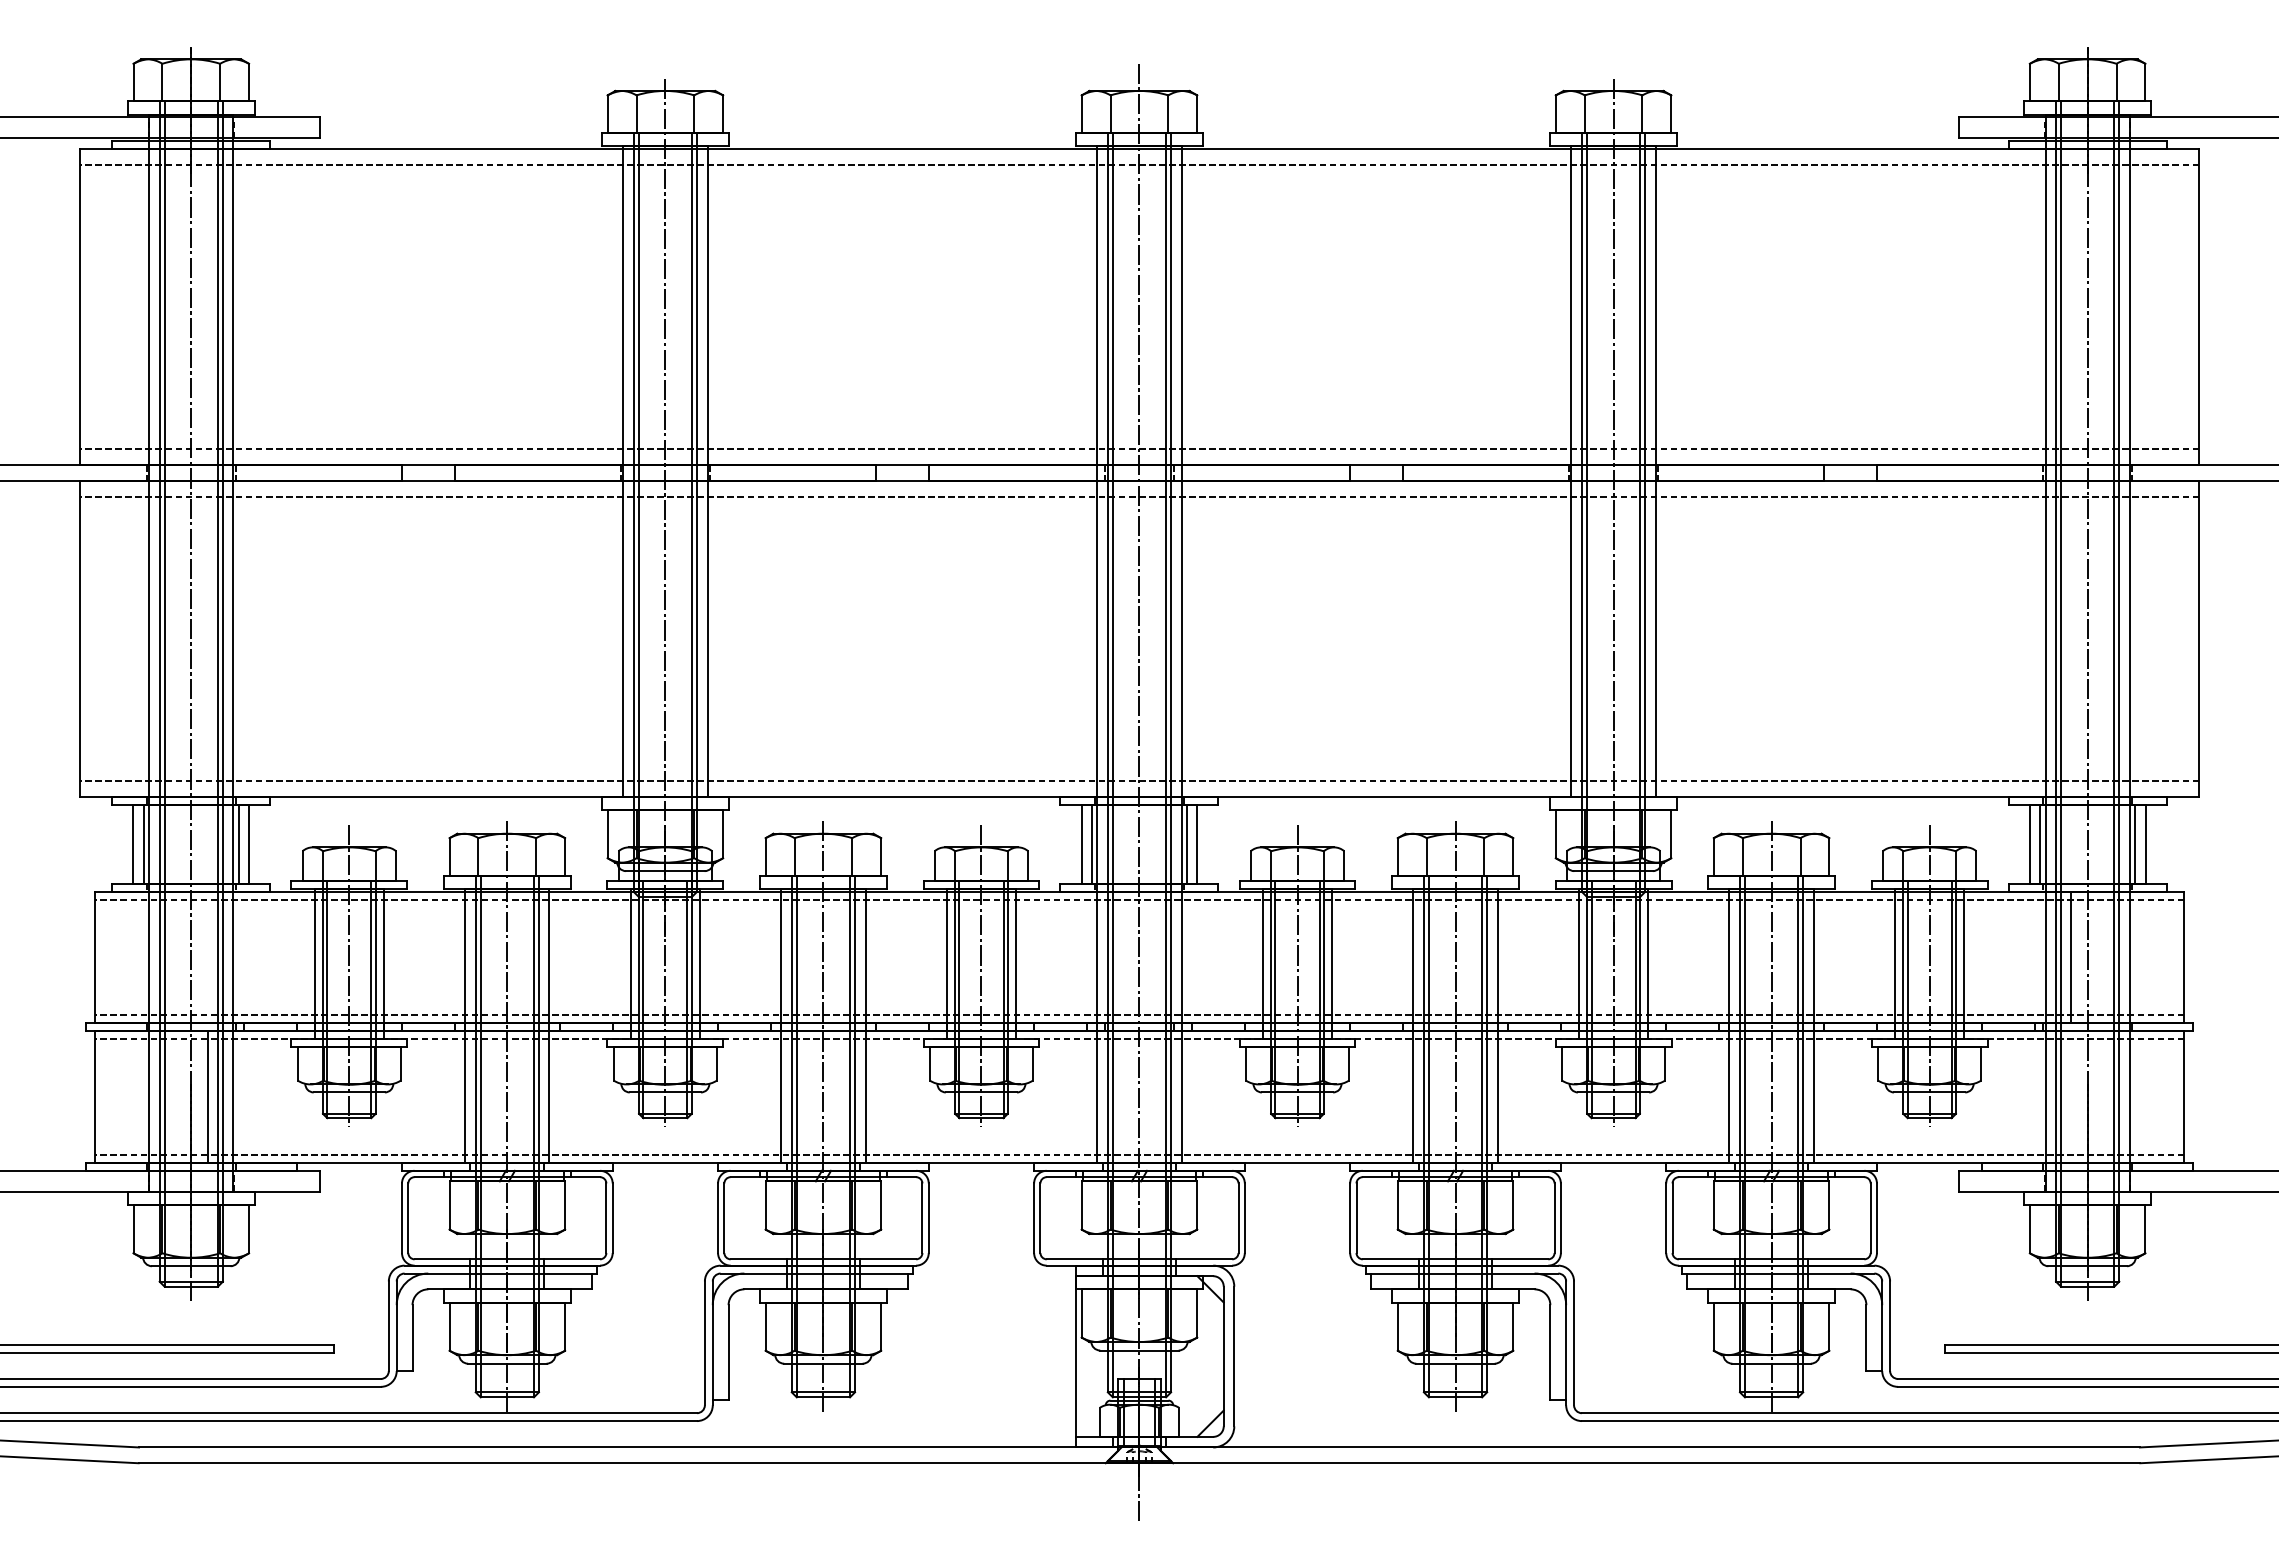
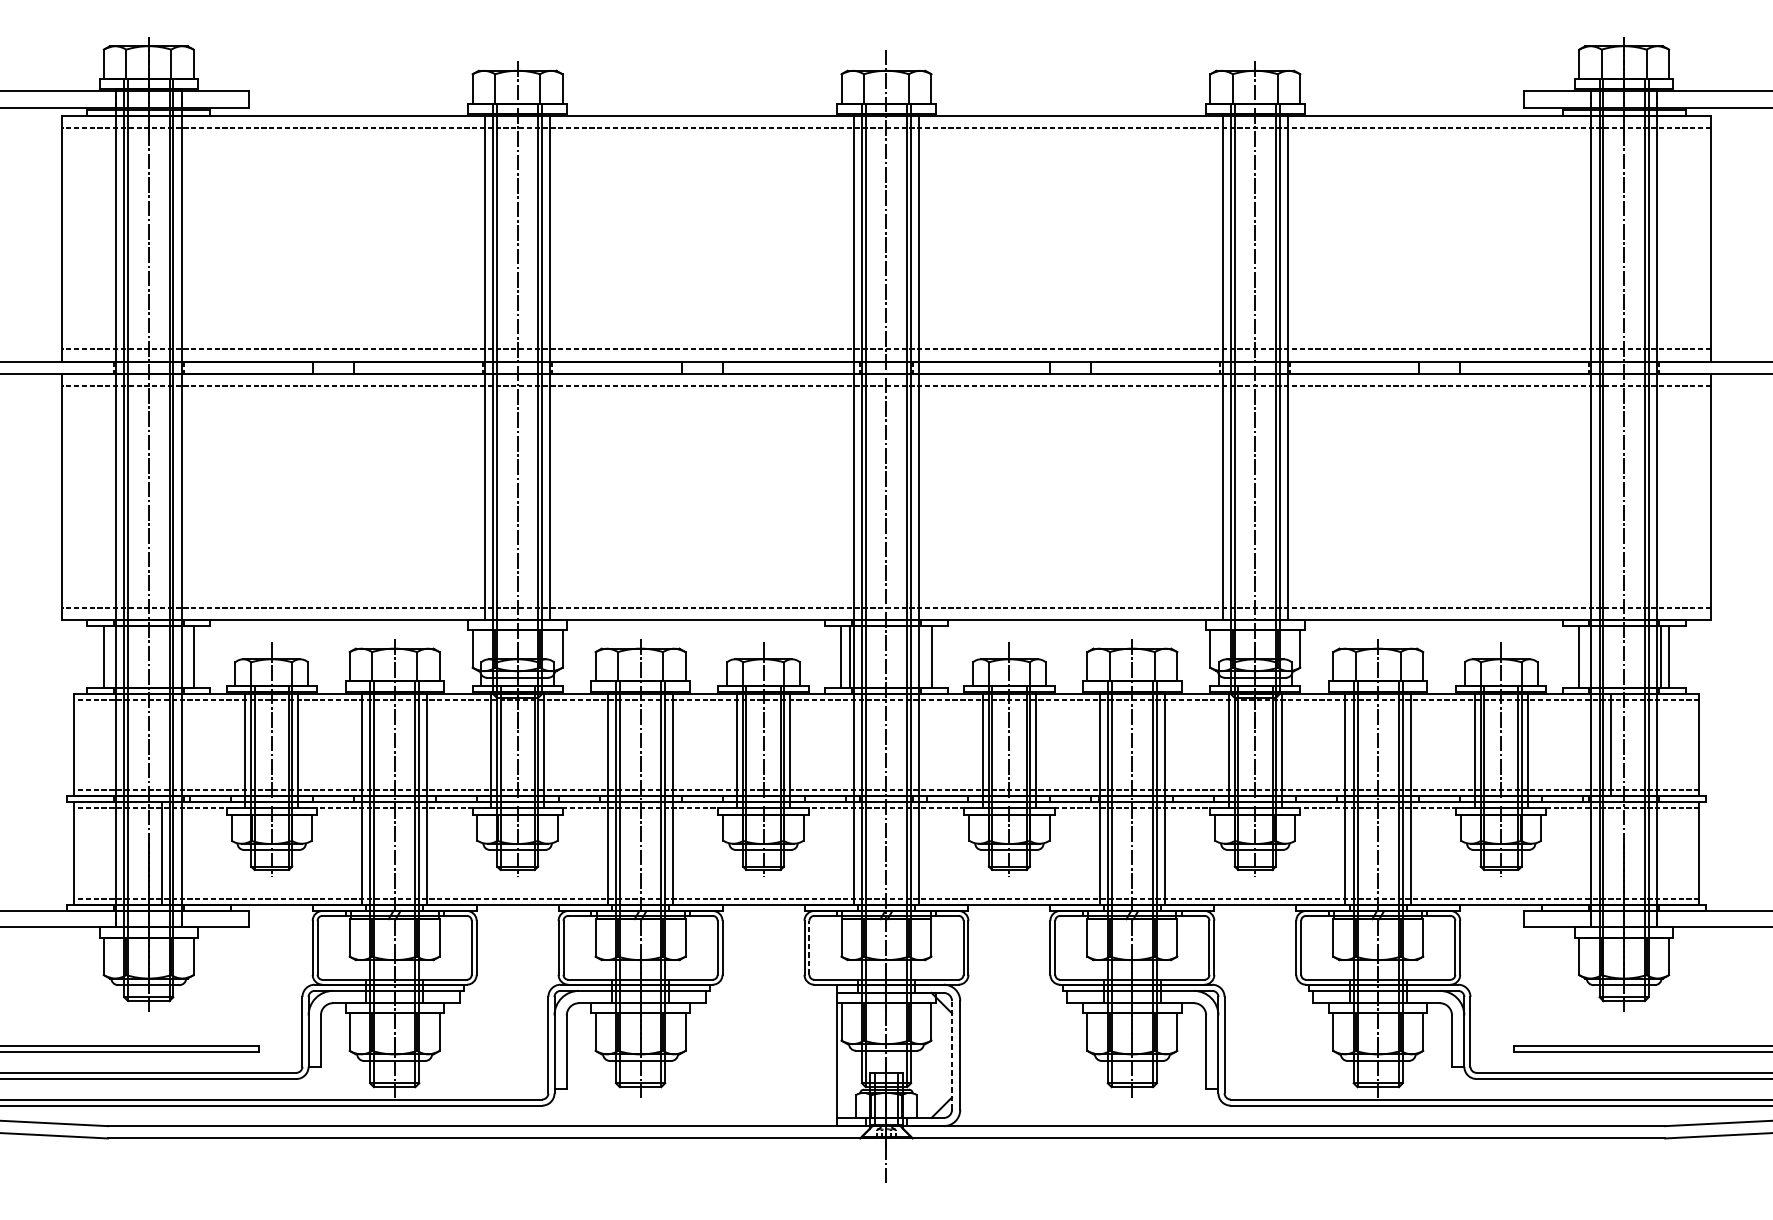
line: (143, 843) -> (111, 656), removed
line: (238, 843) -> (185, 656), removed
line: (1186, 843) -> (923, 656), removed
line: (2040, 843) -> (1587, 656), removed
line: (1040, 1218) -> (809, 948), solid -> dashed
line: (1223, 1356) -> (951, 1055), solid -> dashed

